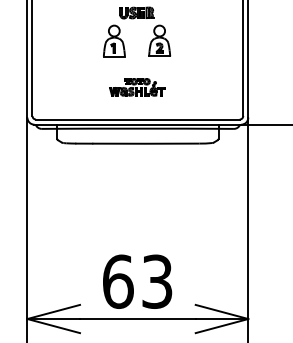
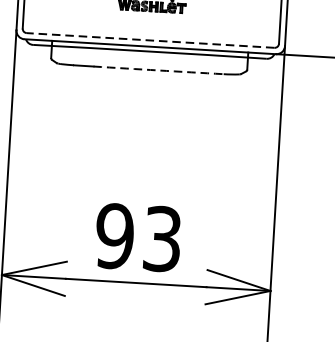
line: (137, 119) -> (150, 40), solid -> dashed
arc: (145, 143) -> (158, 70), solid -> dashed
text: (117, 281) -> (114, 235), 63 -> 93

